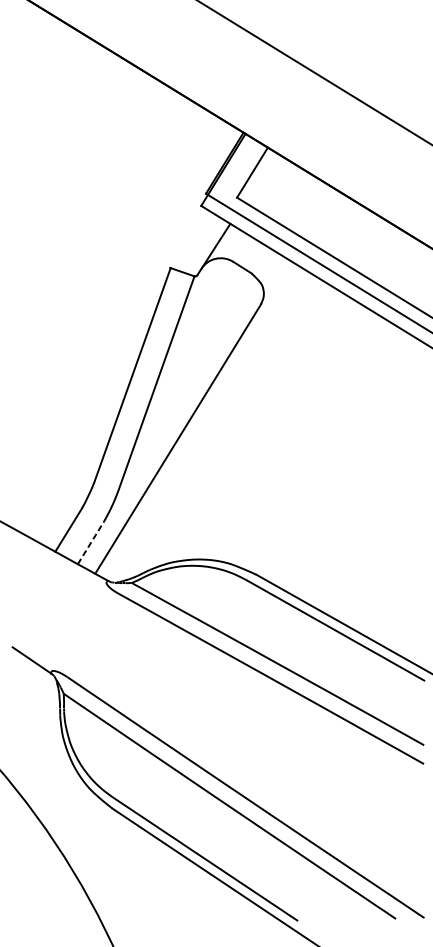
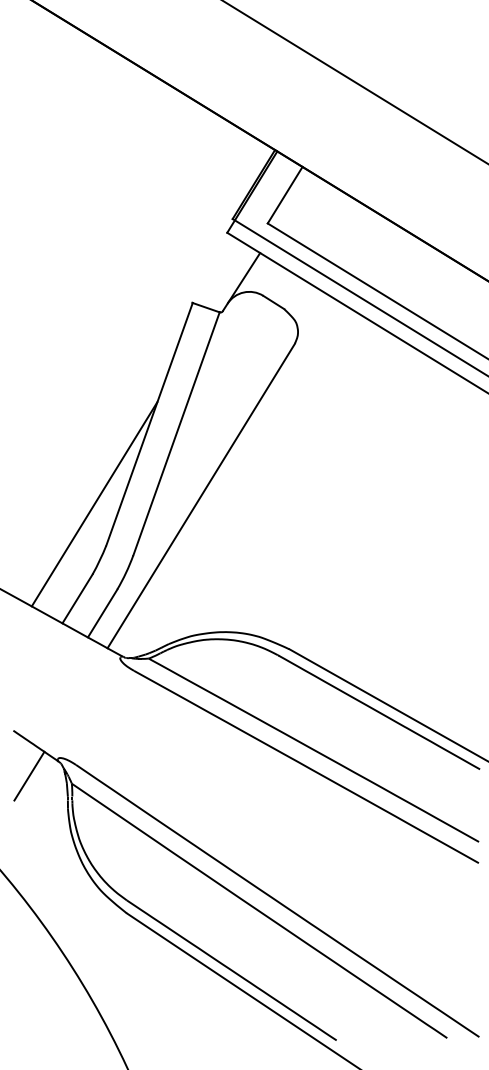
line: (83, 446) -> (94, 504), added
line: (90, 543) -> (102, 613), dashed -> solid
line: (26, 686) -> (29, 775), added

